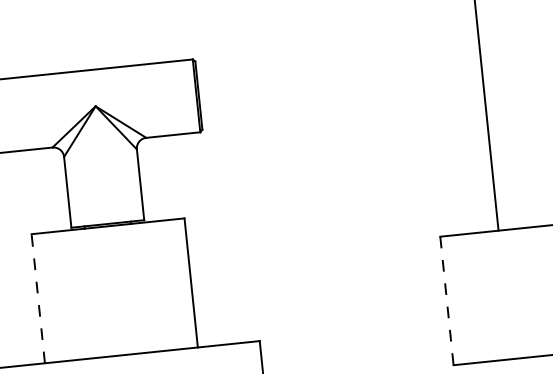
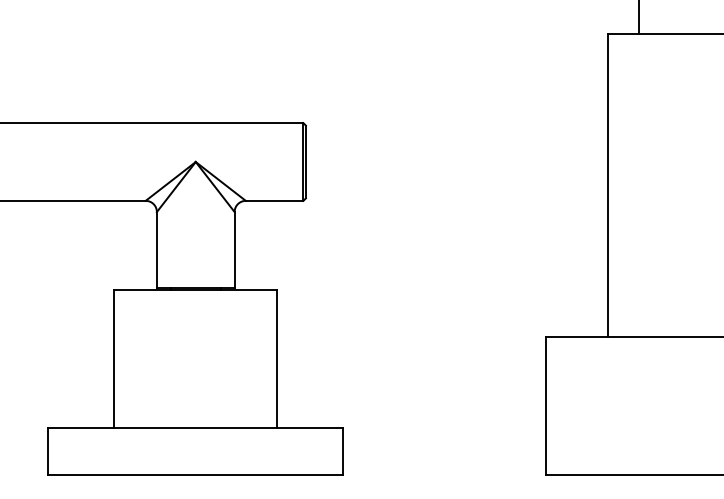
line: (38, 298) -> (114, 358), dashed -> solid
line: (446, 300) -> (545, 405), dashed -> solid

